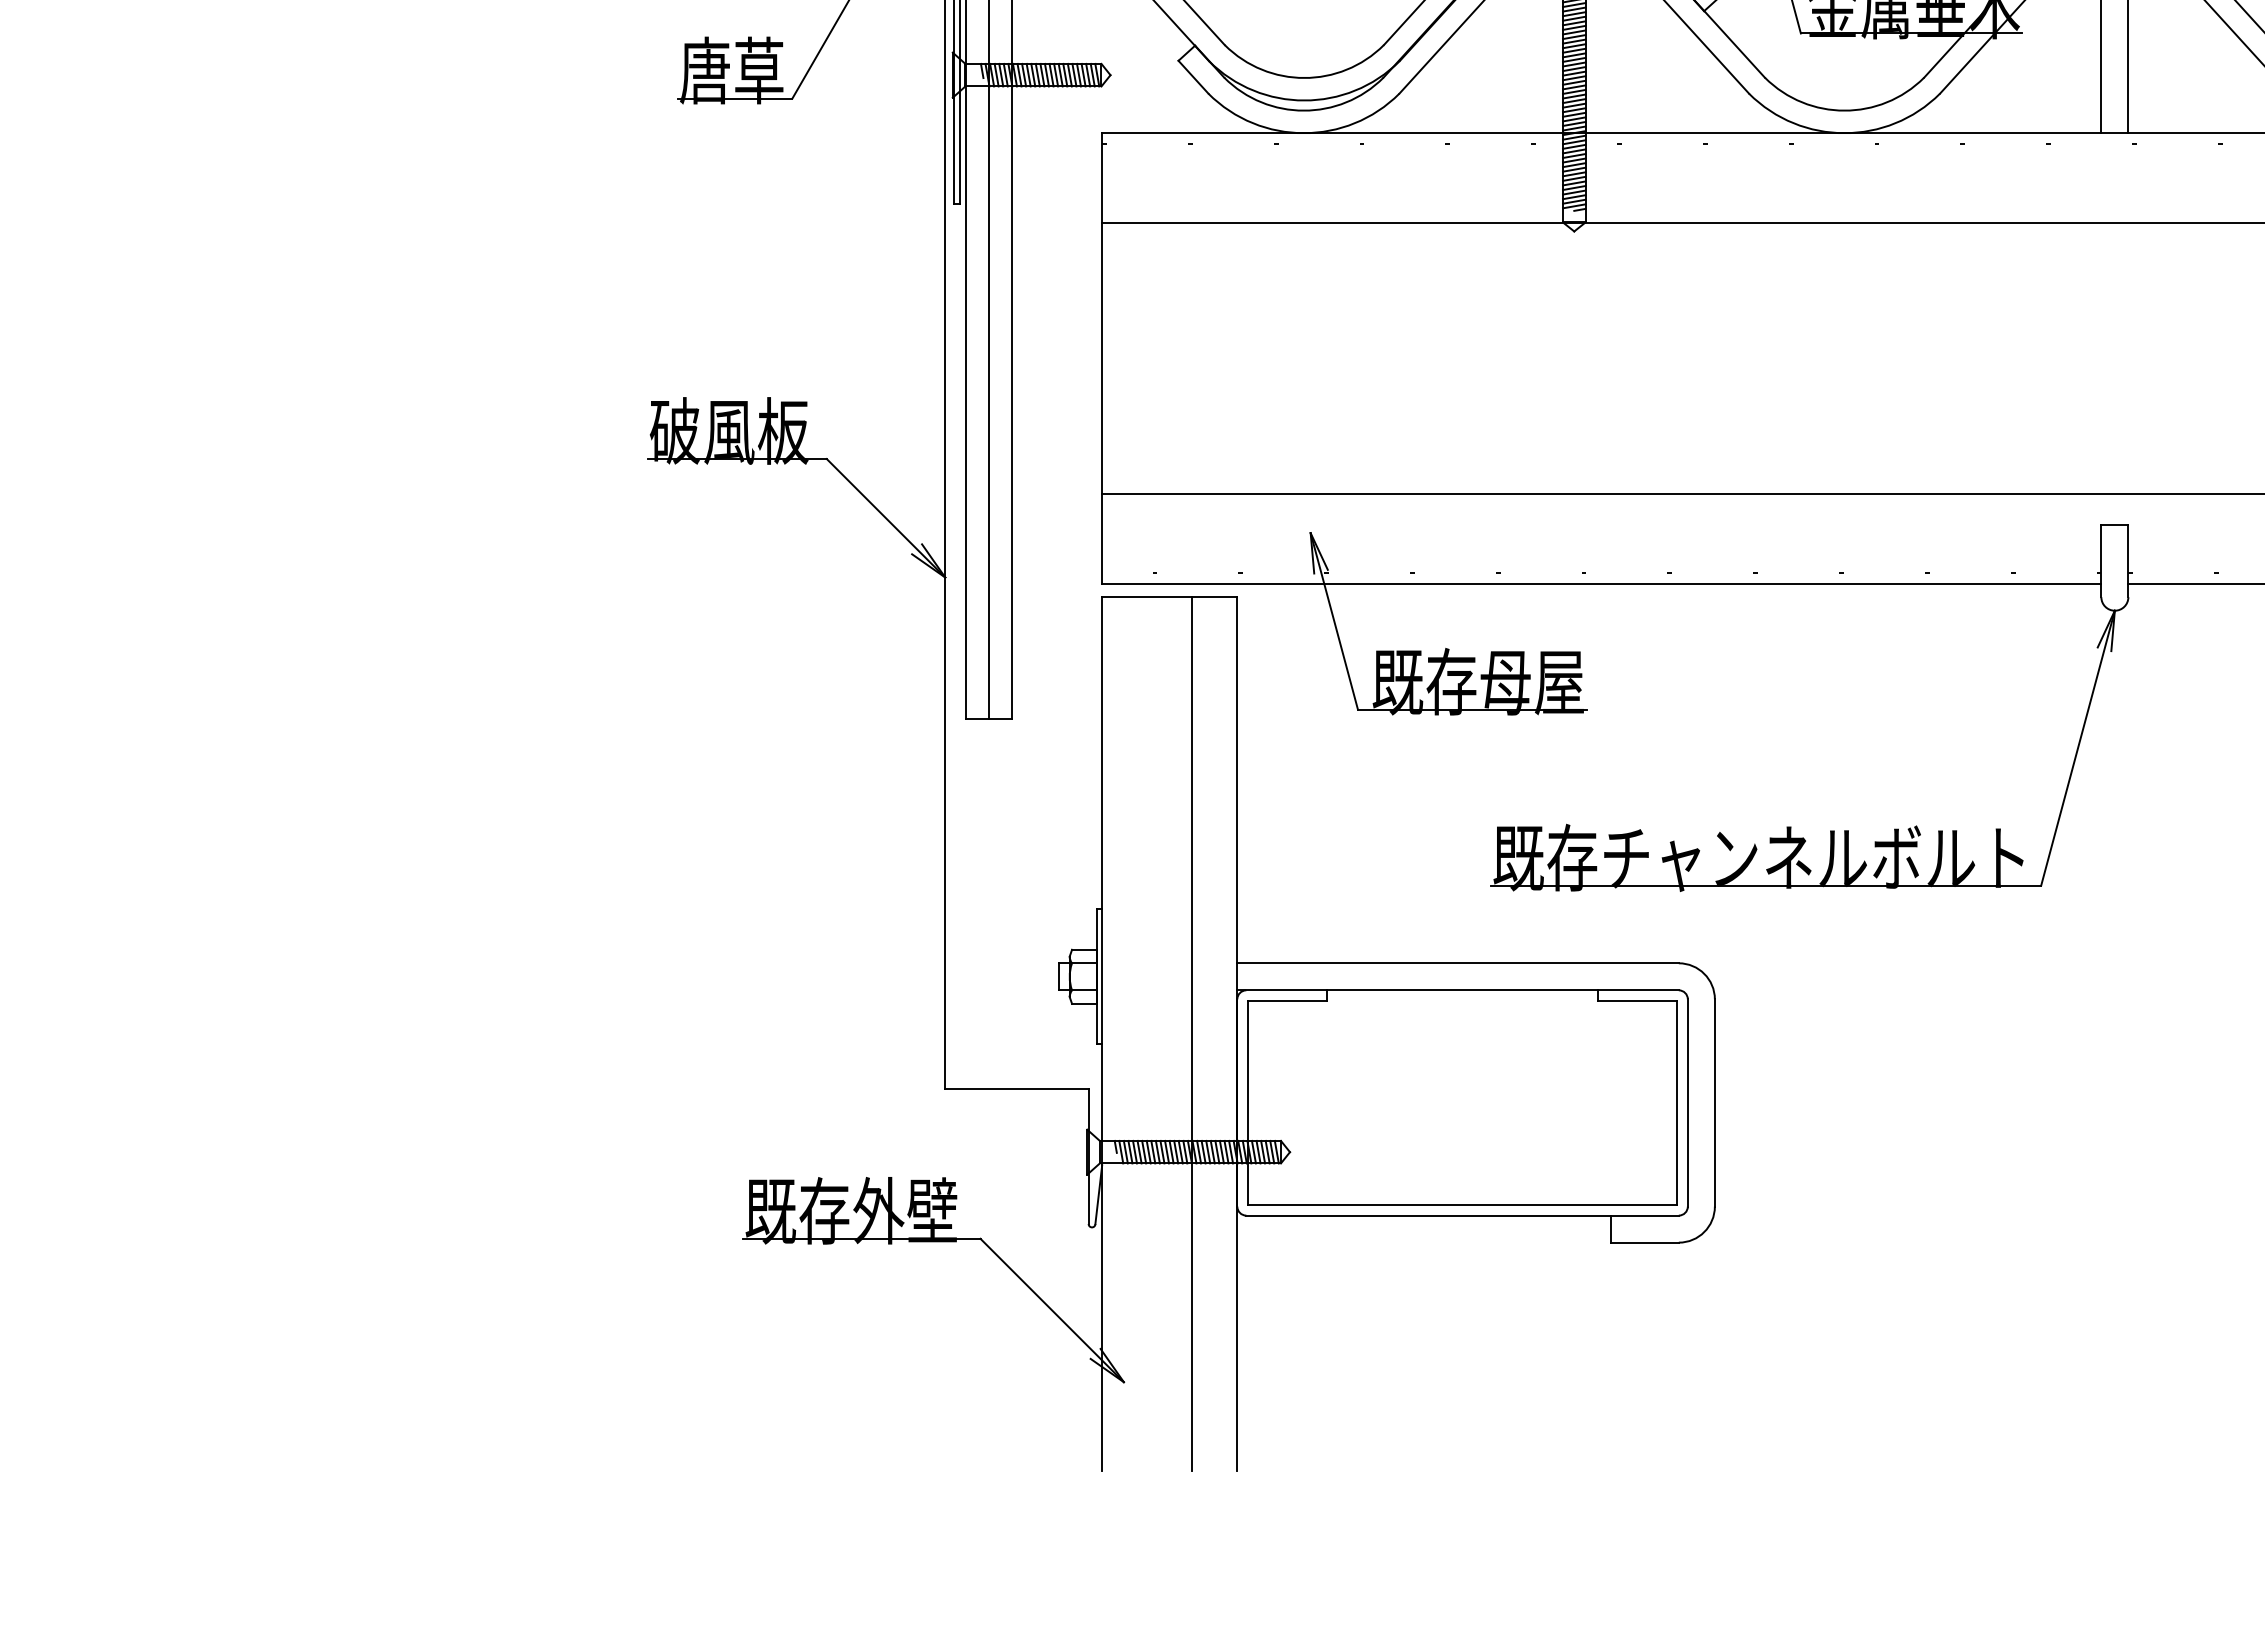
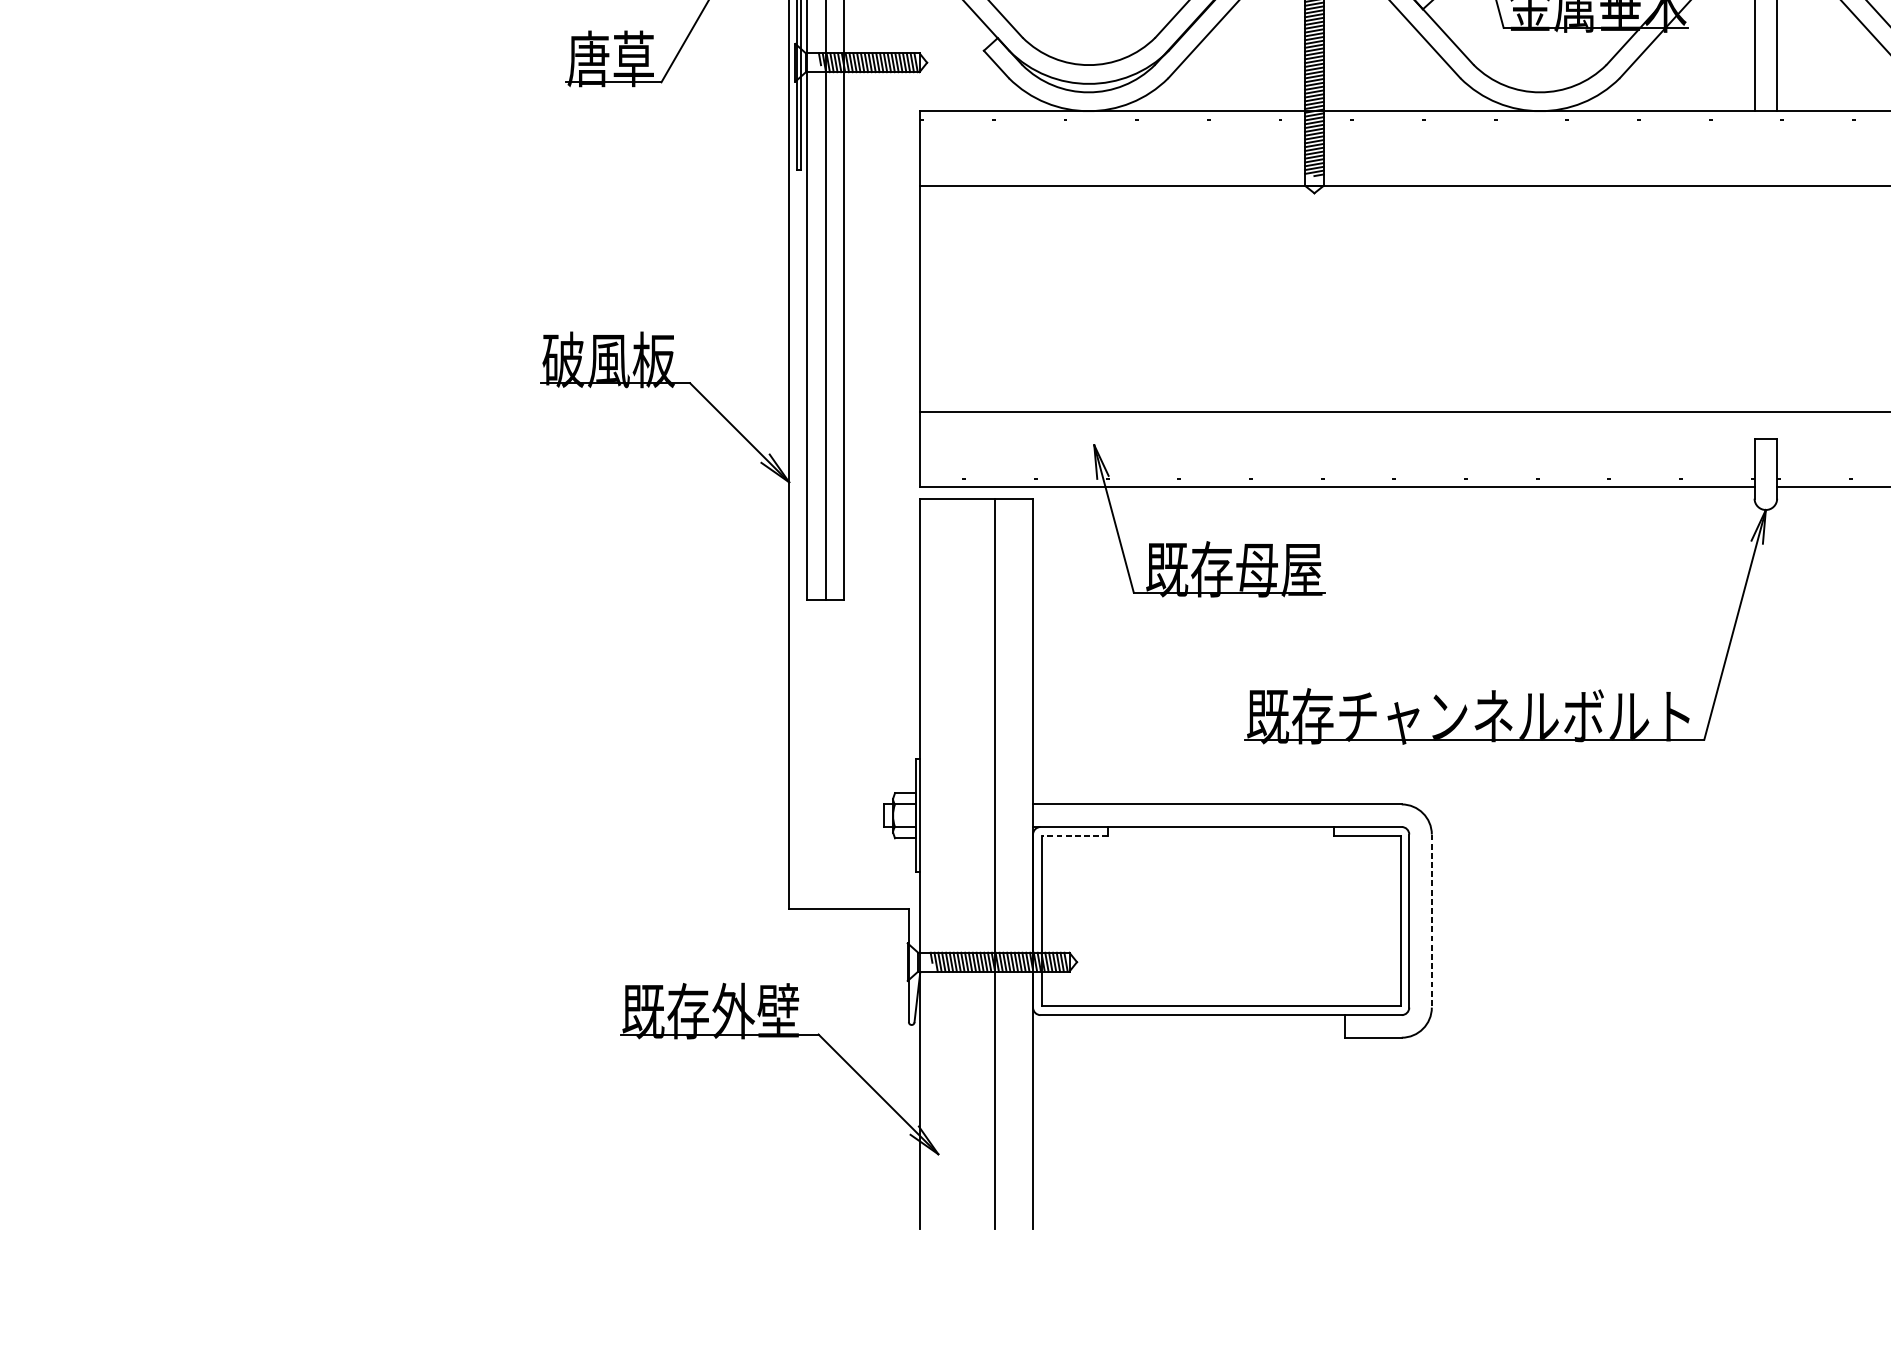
line: (1287, 1000) -> (1074, 835), solid -> dashed
line: (1714, 1102) -> (1431, 920), solid -> dashed

